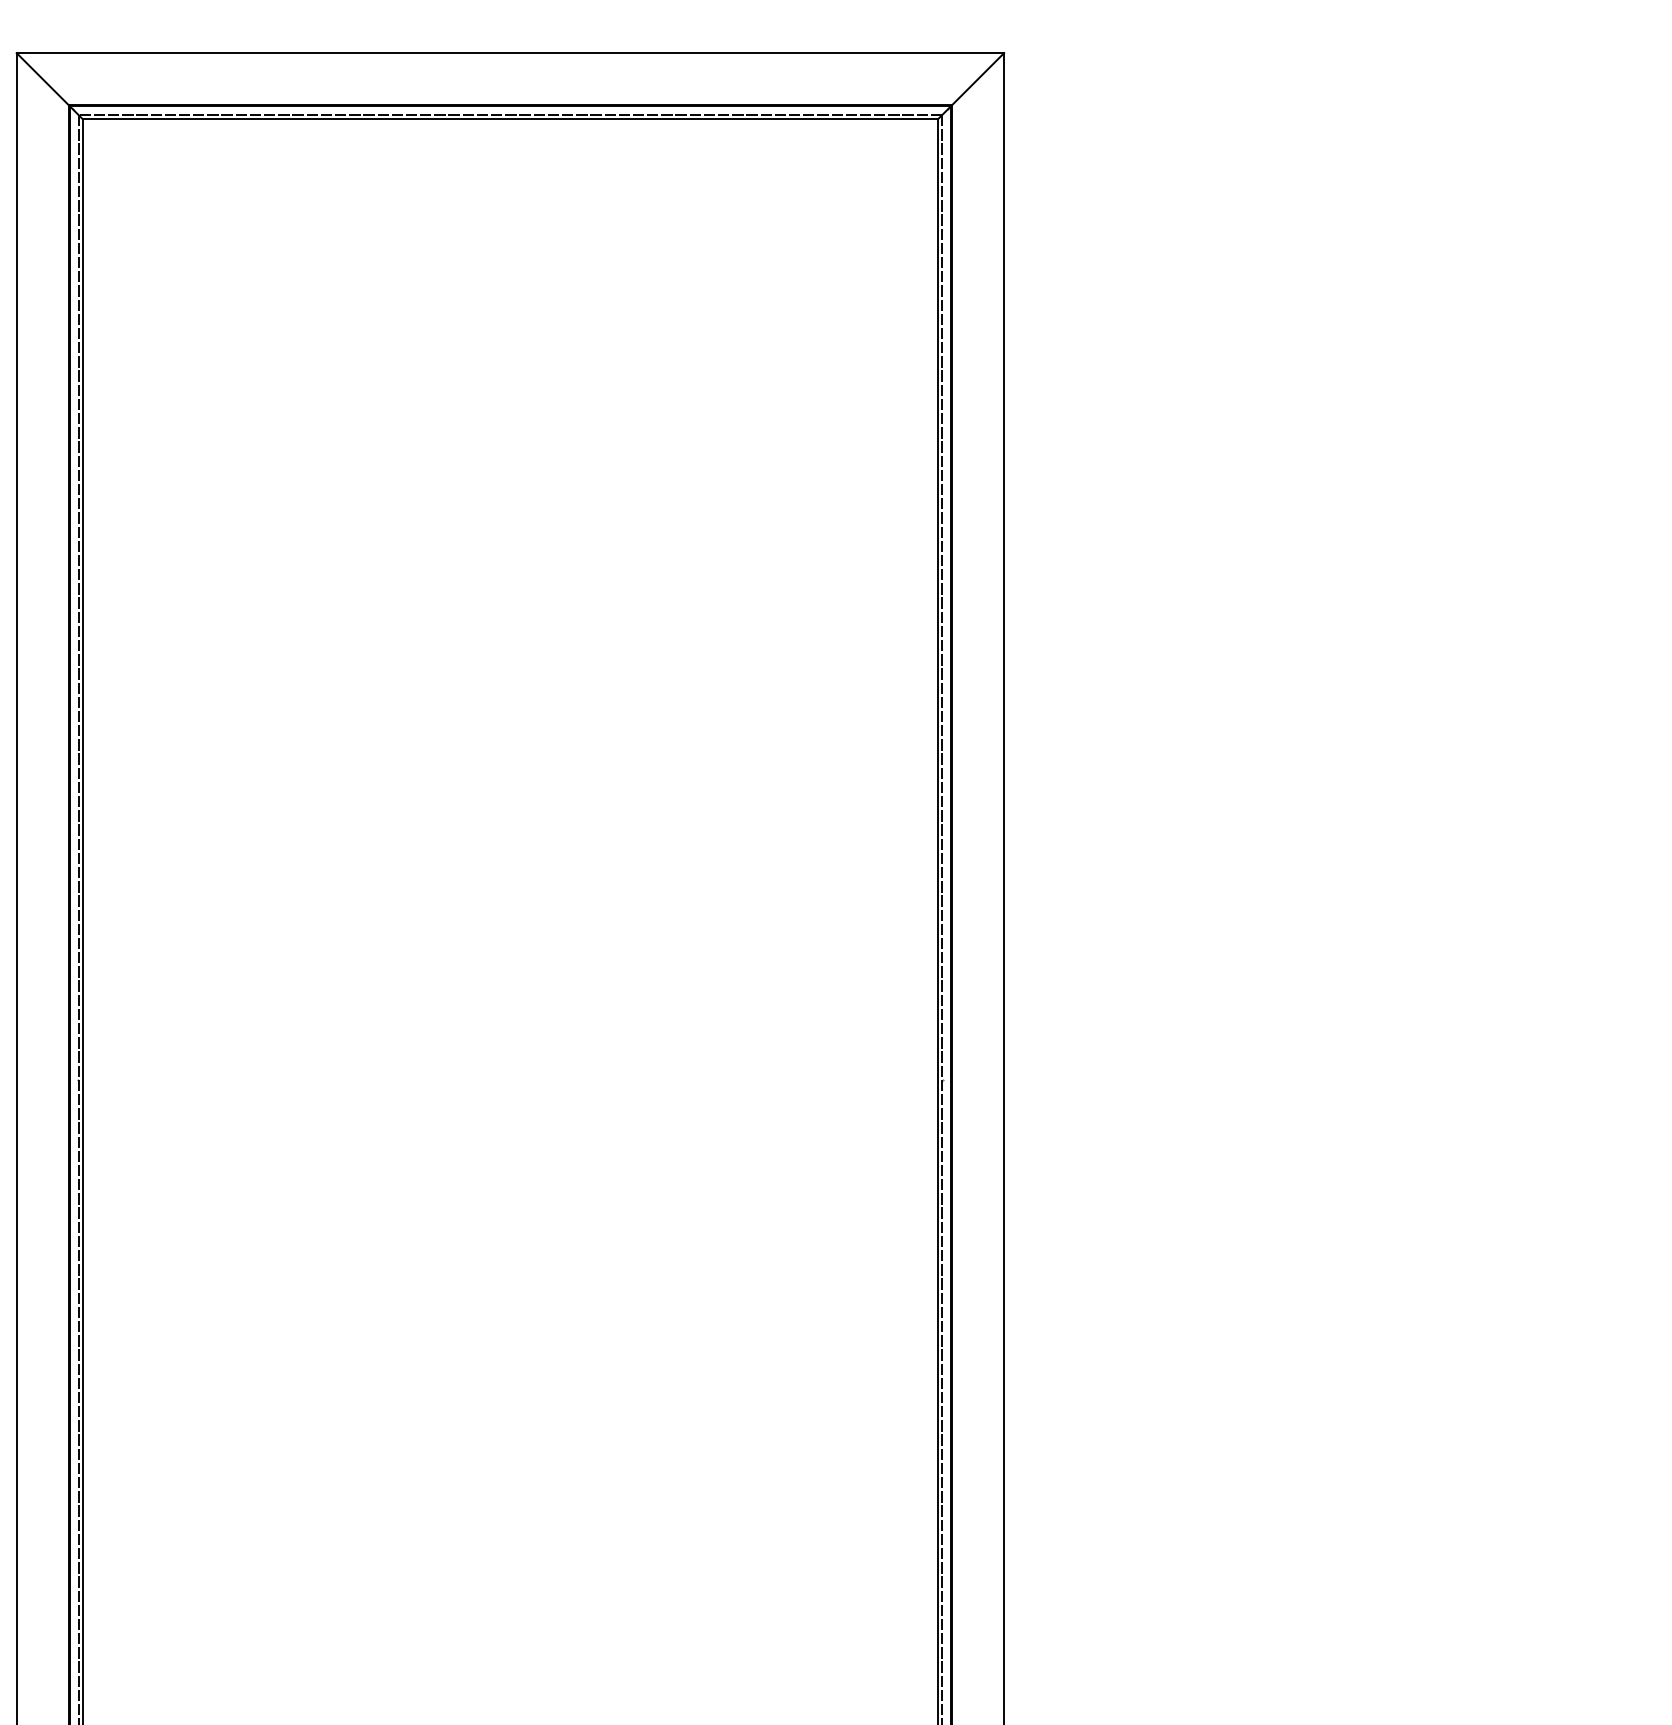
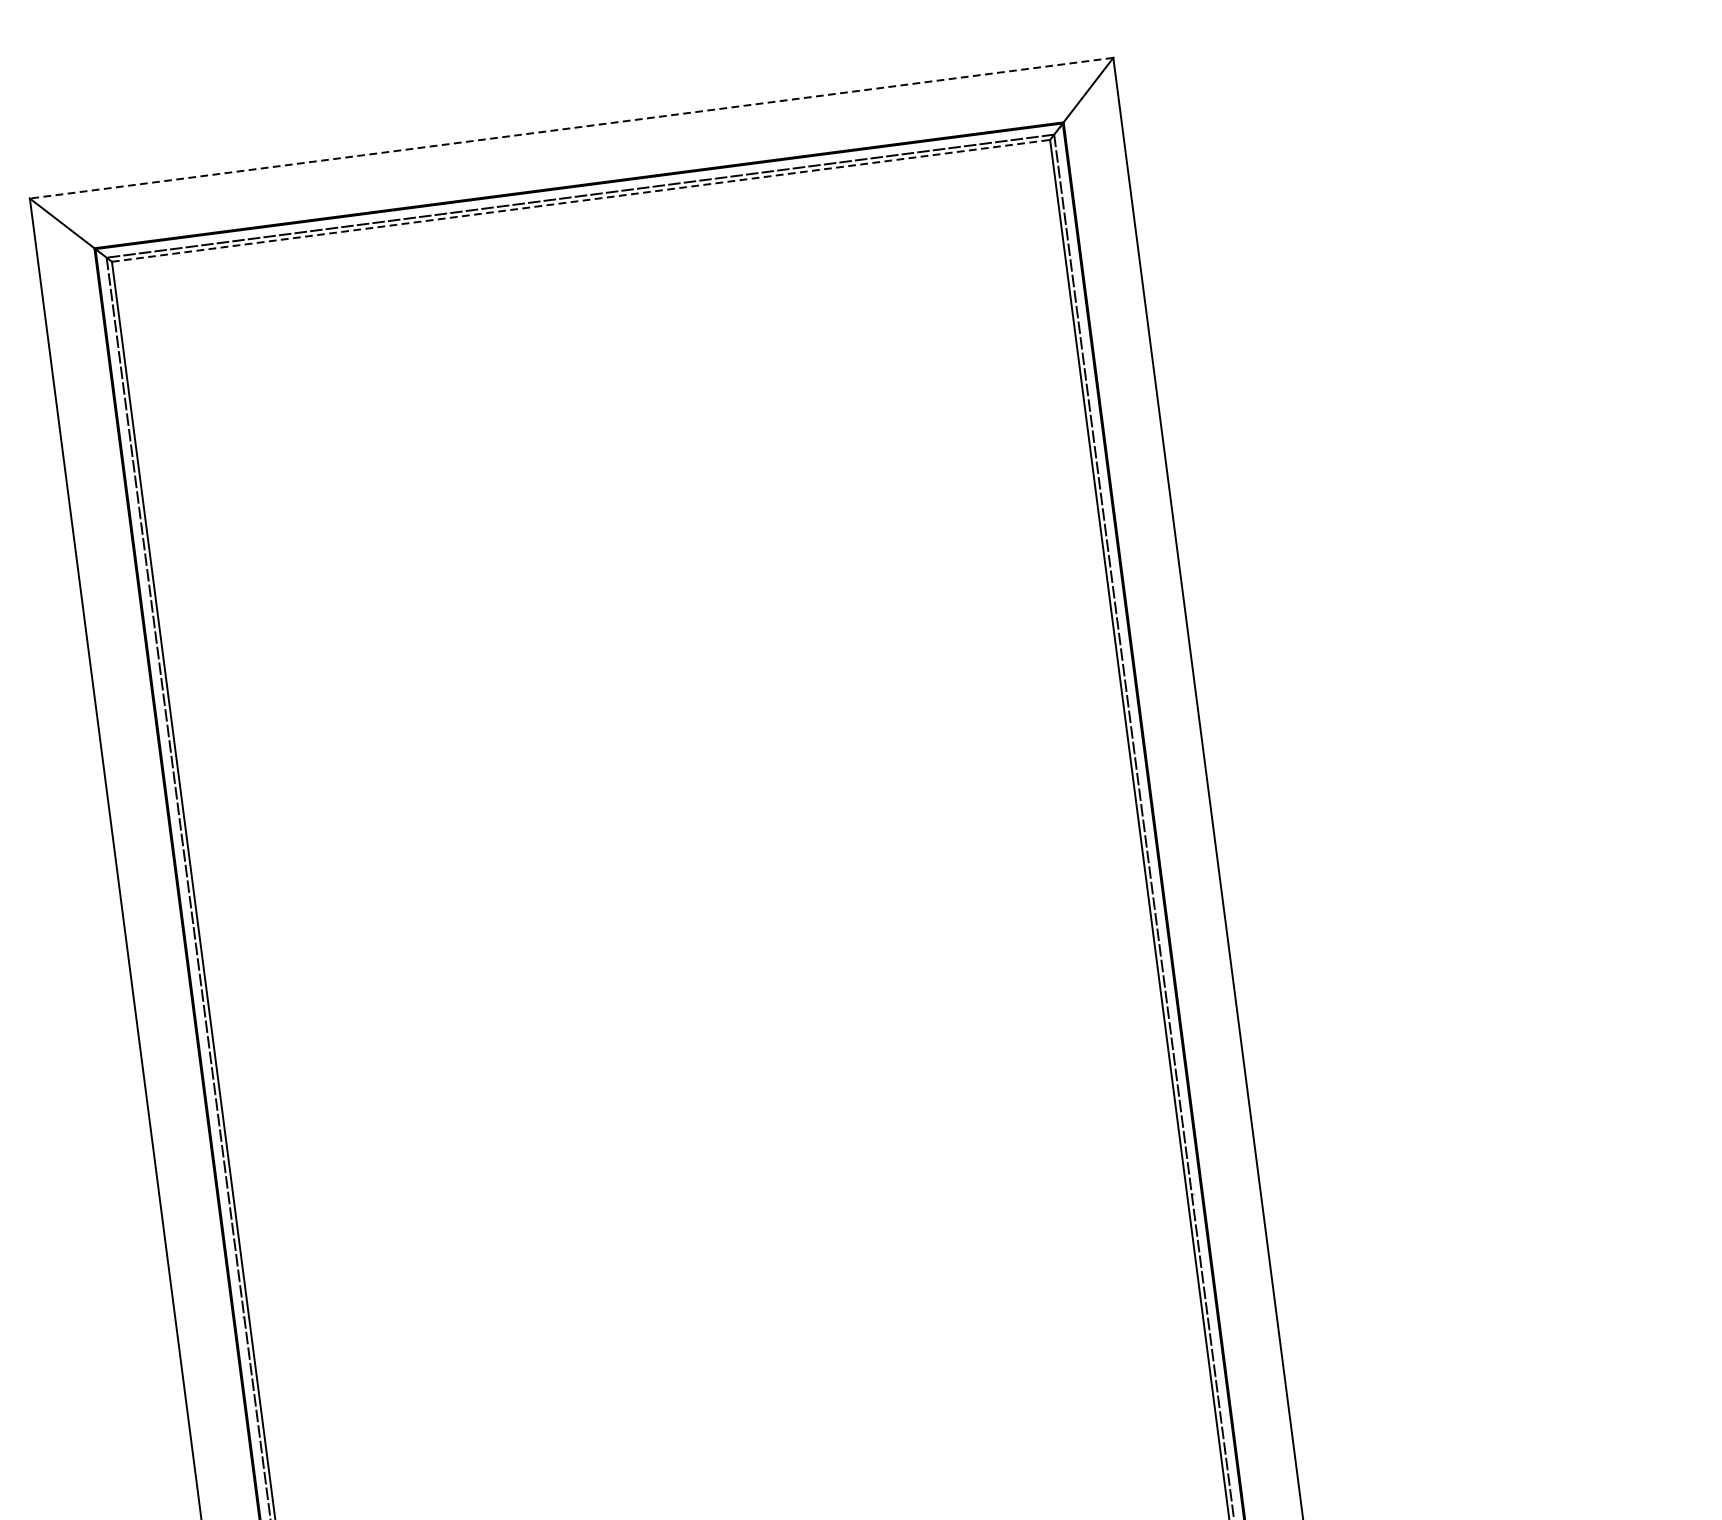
line: (510, 53) -> (571, 128), solid -> dashed
line: (510, 119) -> (581, 201), solid -> dashed

